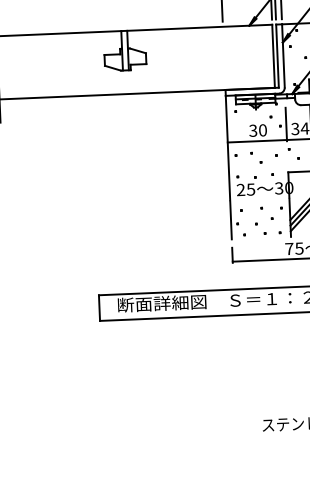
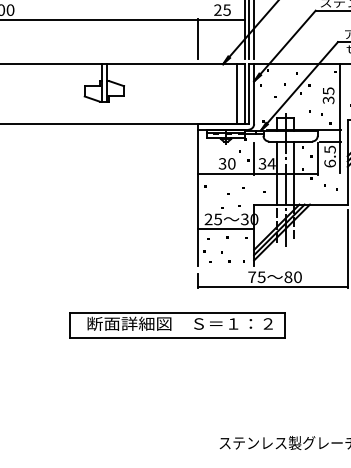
line: (265, 57) -> (237, 94), added
line: (259, 199) -> (225, 229), added

